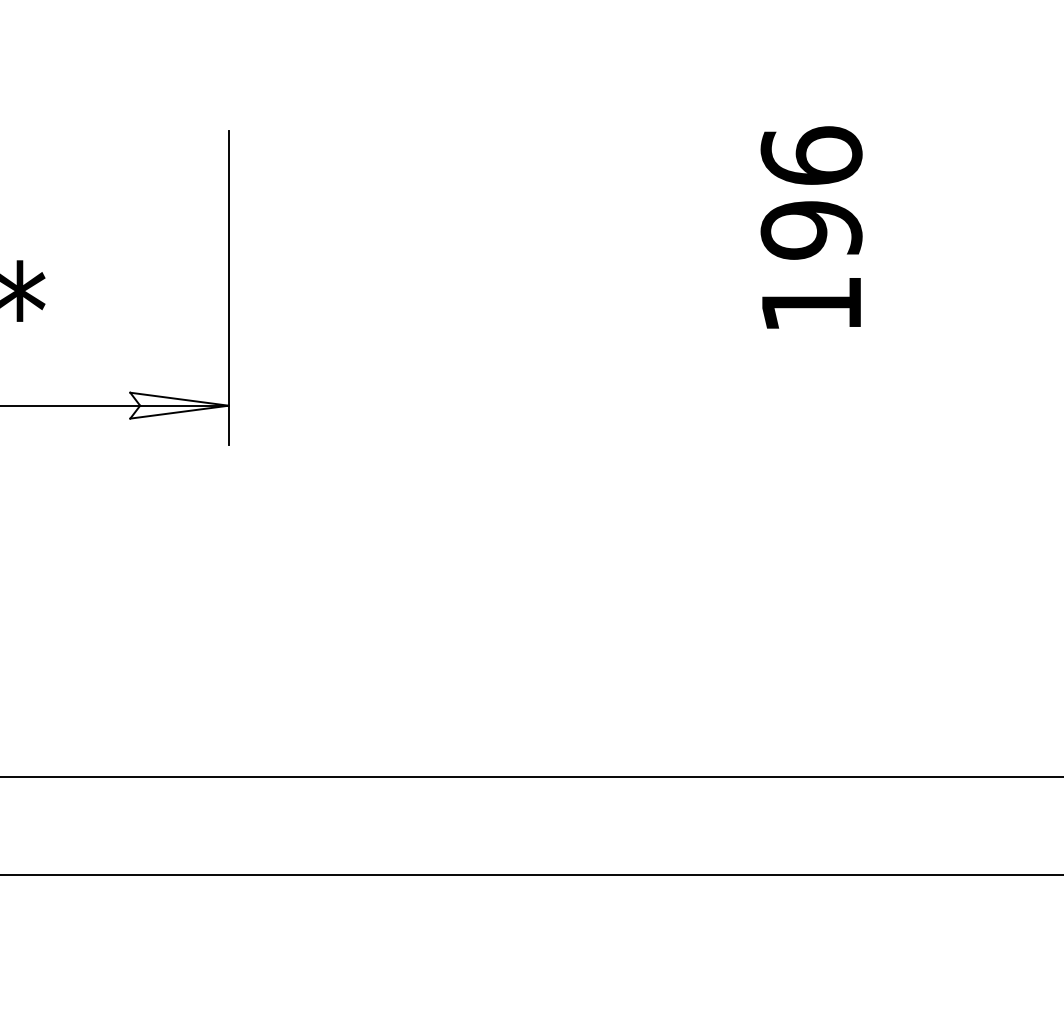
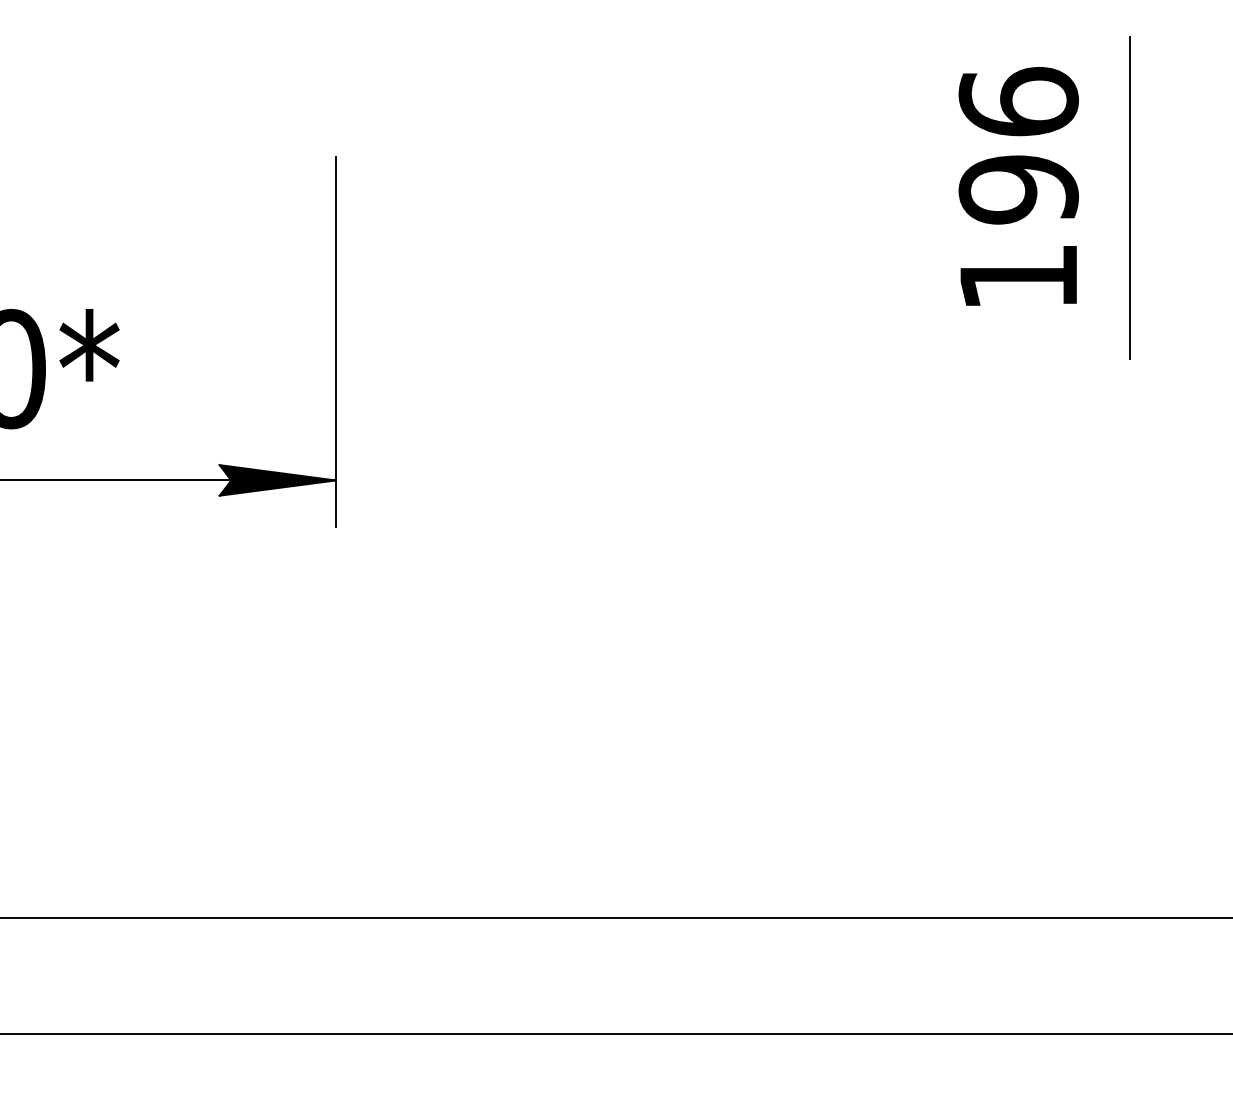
line: (901, 166) -> (1129, 198), added
text: (811, 227) -> (1018, 186), moved
fill: (179, 405) -> (277, 480), added

